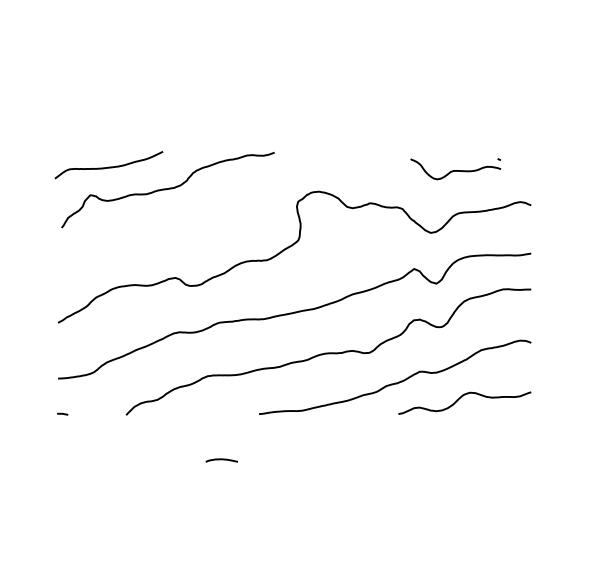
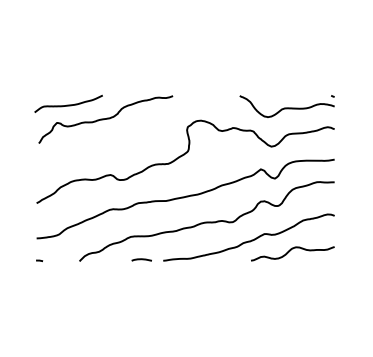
part: (454, 169) -> (286, 106), size x1.67
line: (221, 459) -> (141, 259), moved

